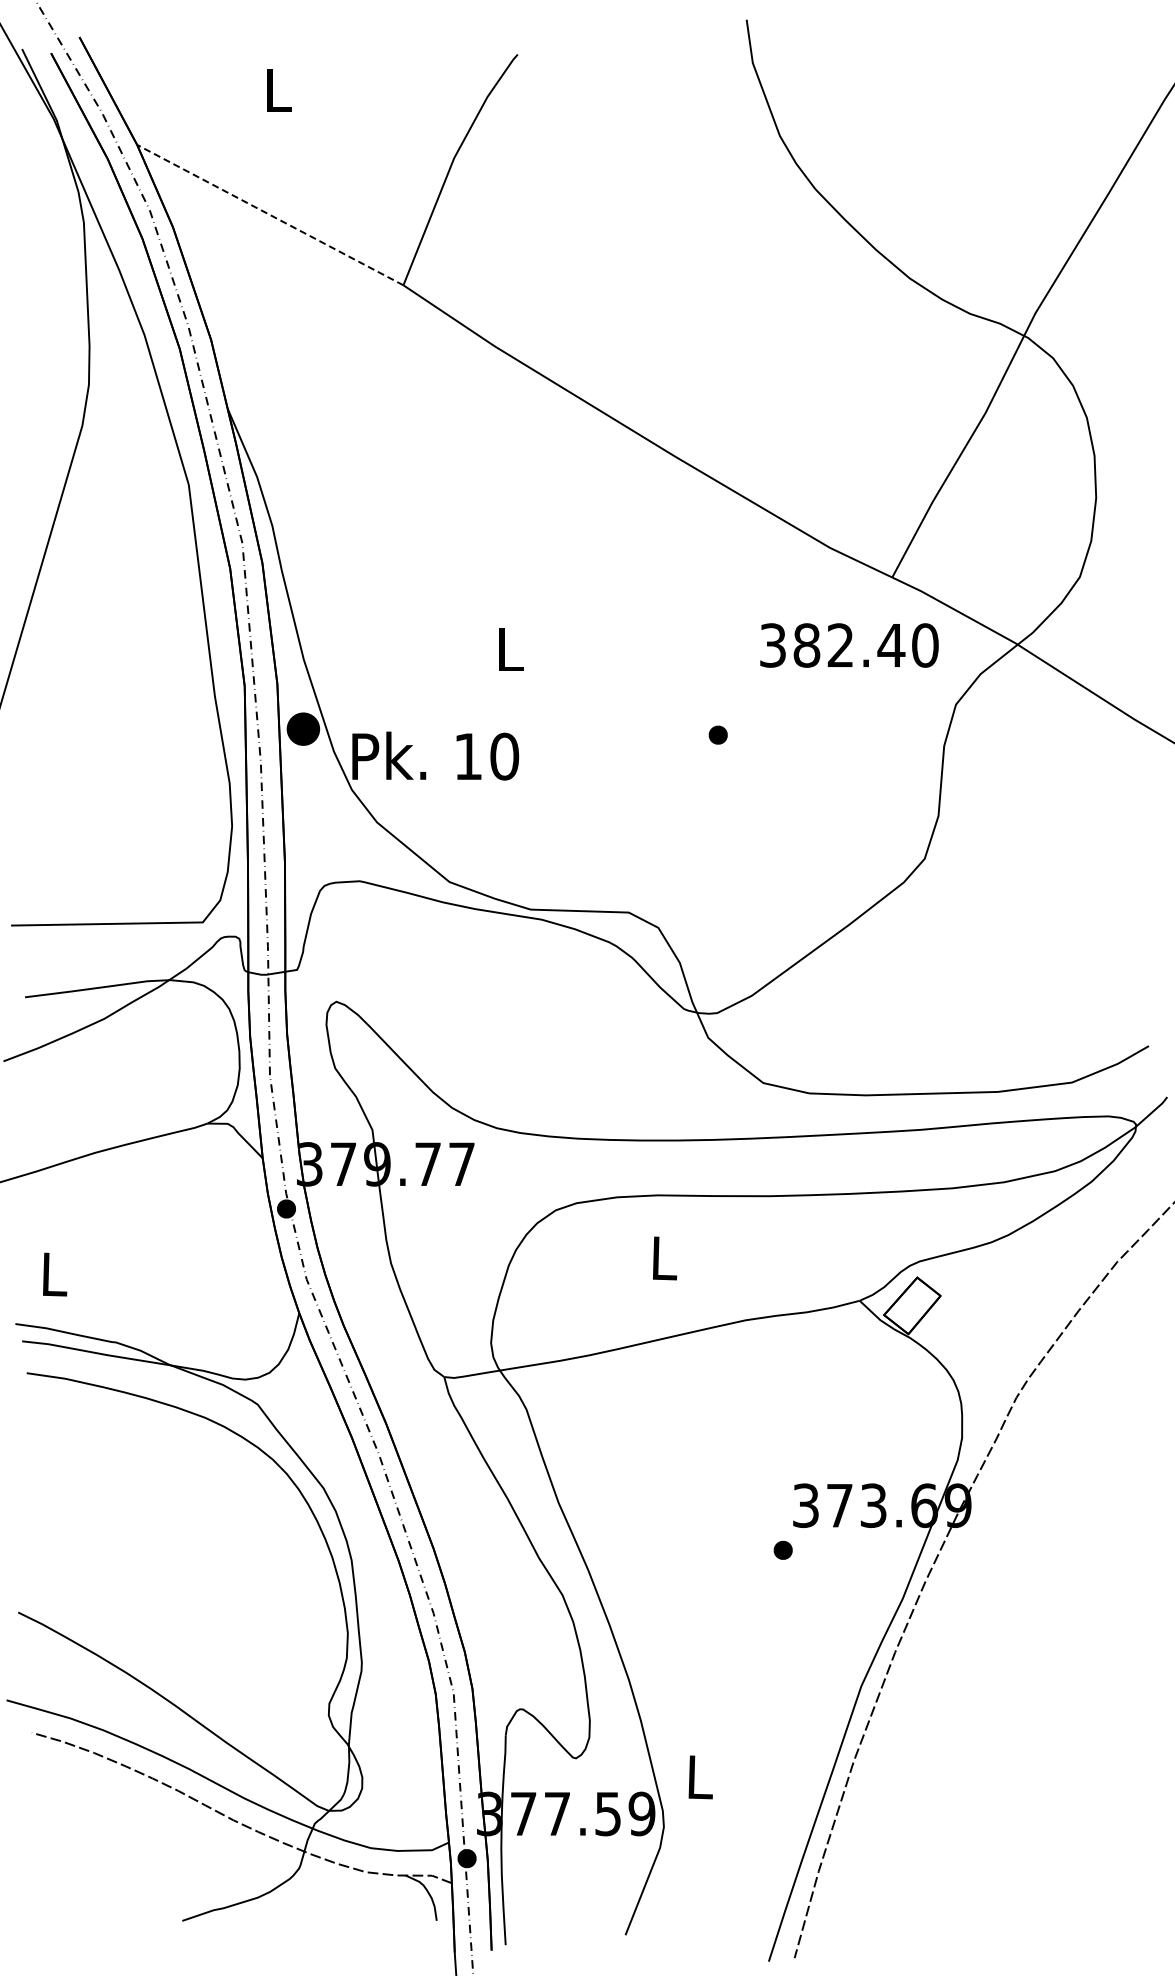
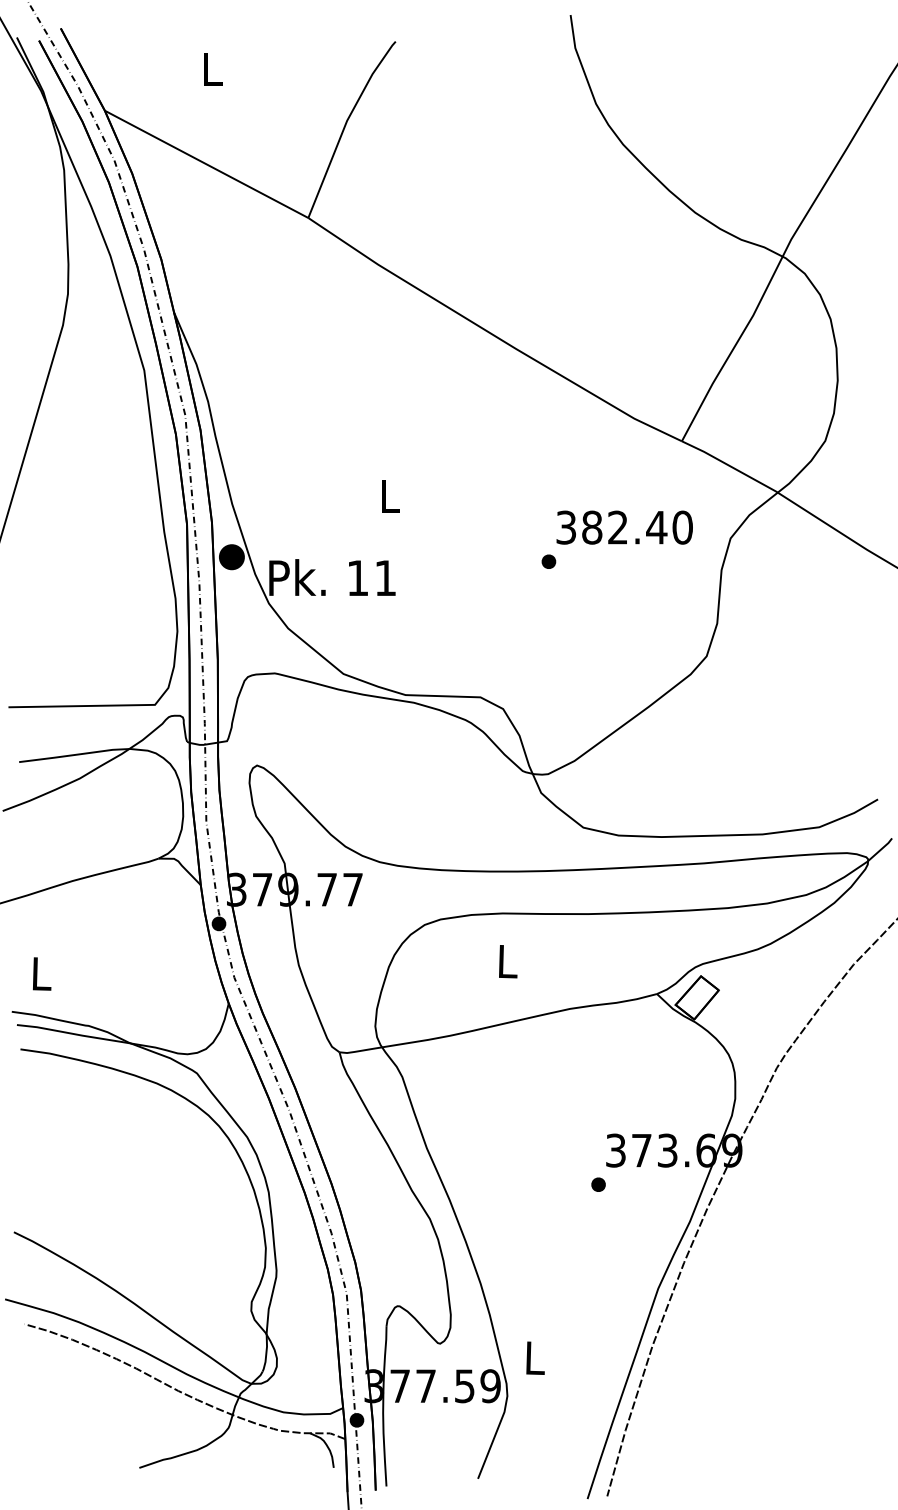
line: (270, 215) -> (206, 164), dashed -> solid
text: (849, 645) -> (624, 527), moved
text: (504, 756) -> (385, 578), 10 -> 11

